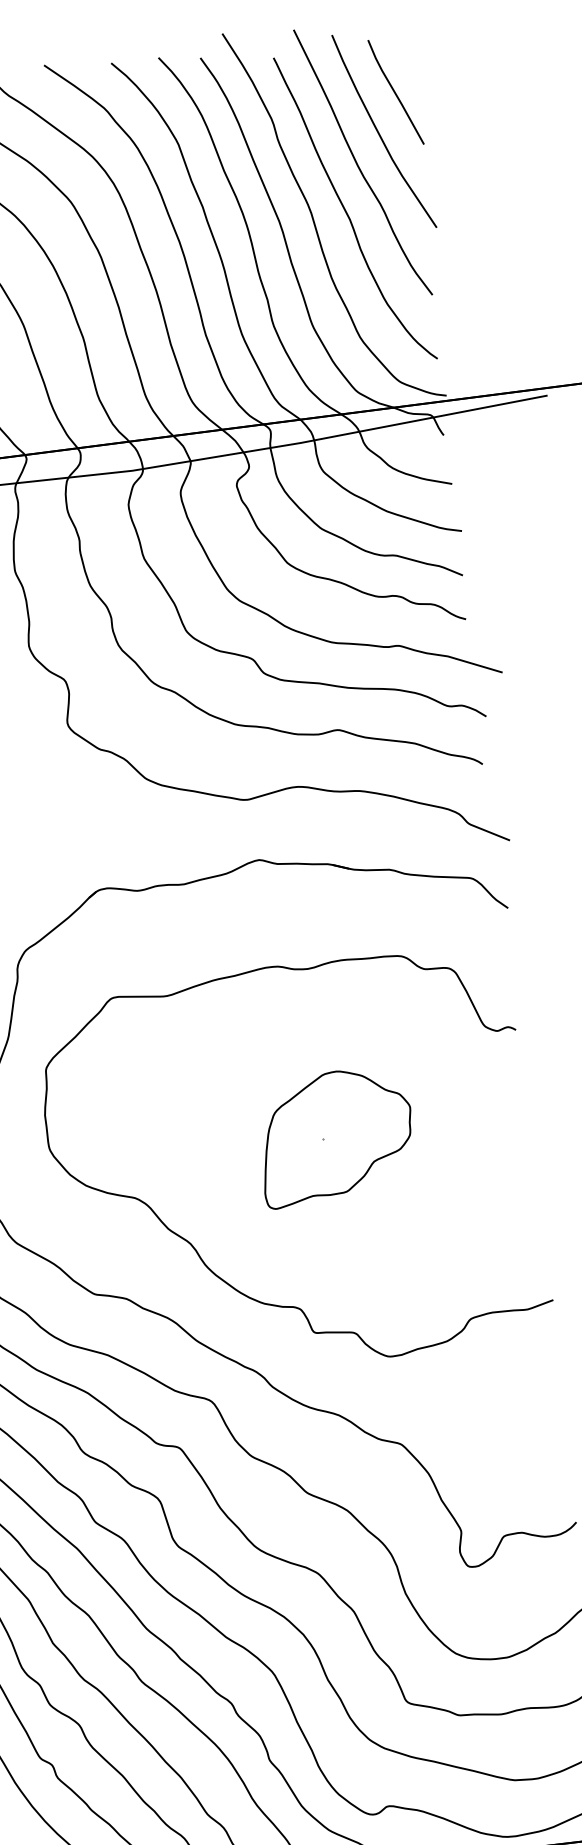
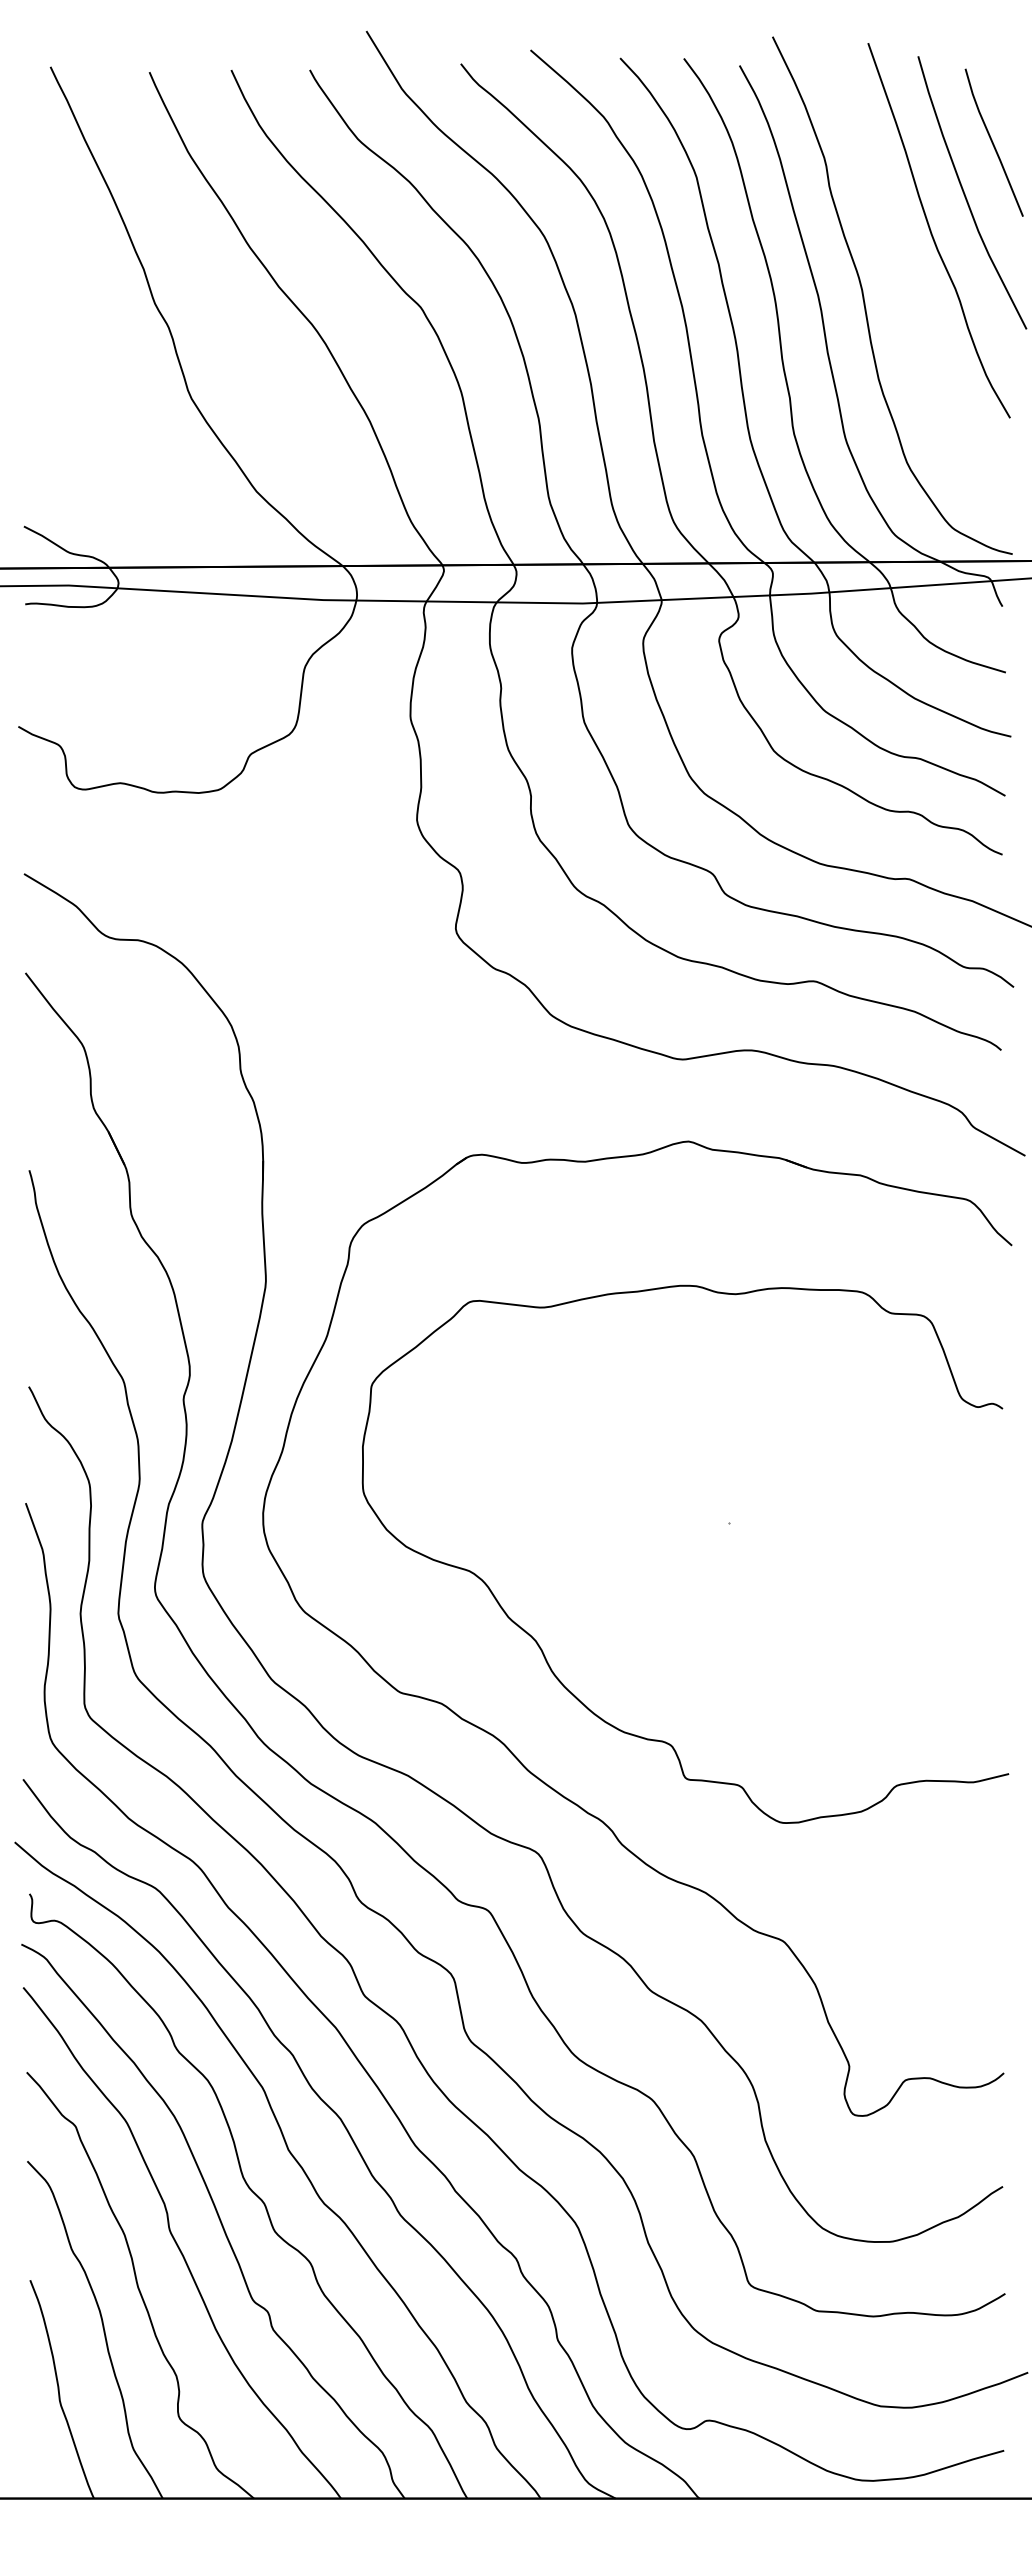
curve: (347, 213) -> (910, 295), removed
part: (336, 1136) -> (746, 1521), removed

